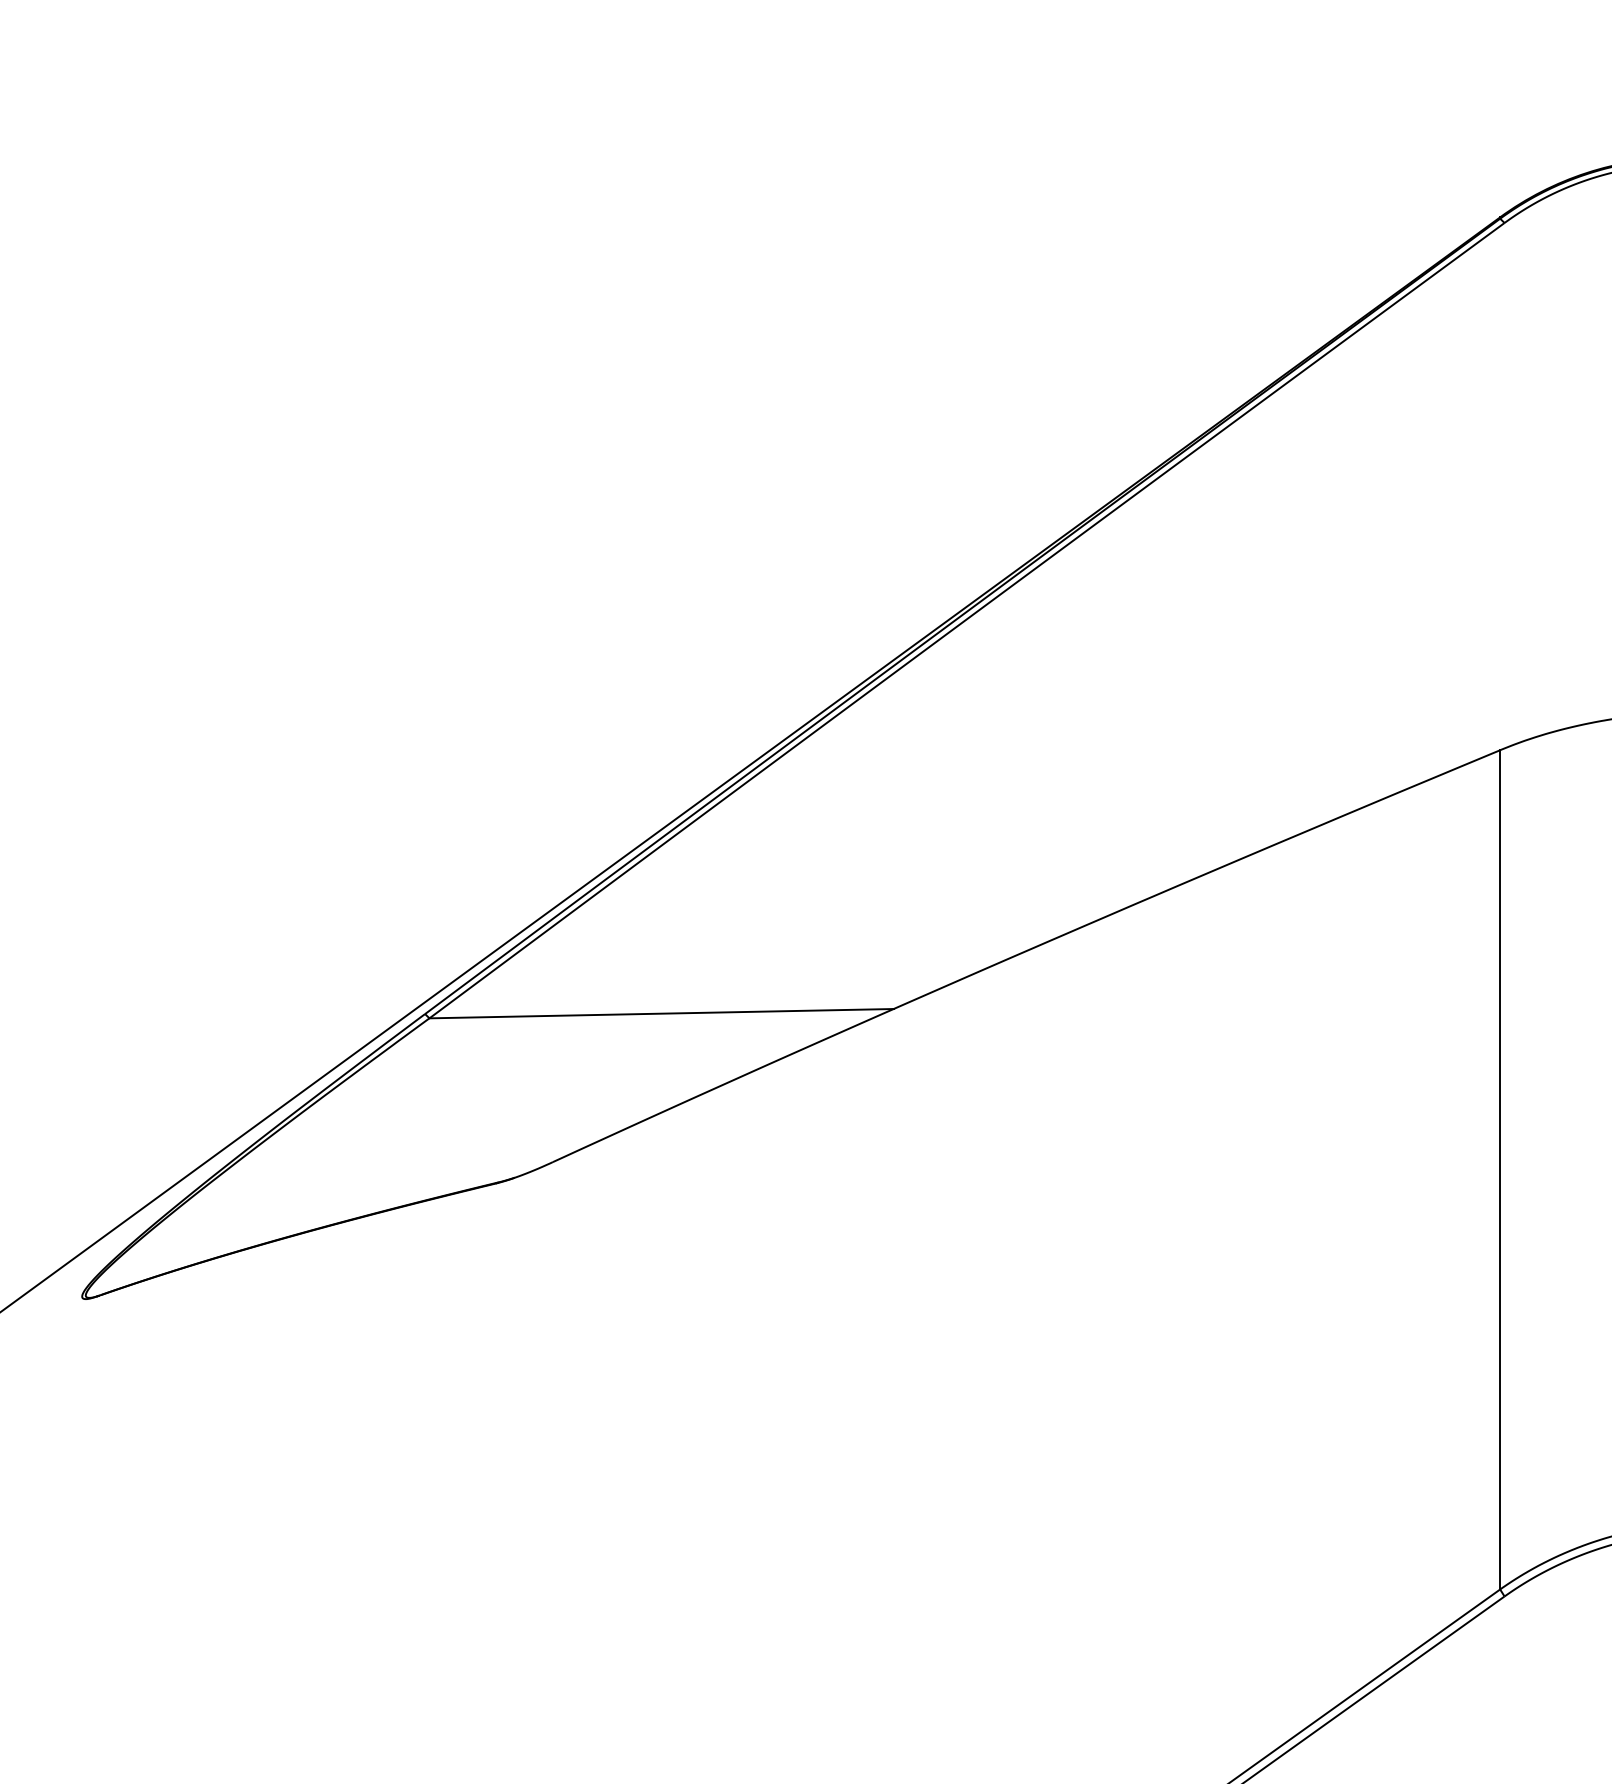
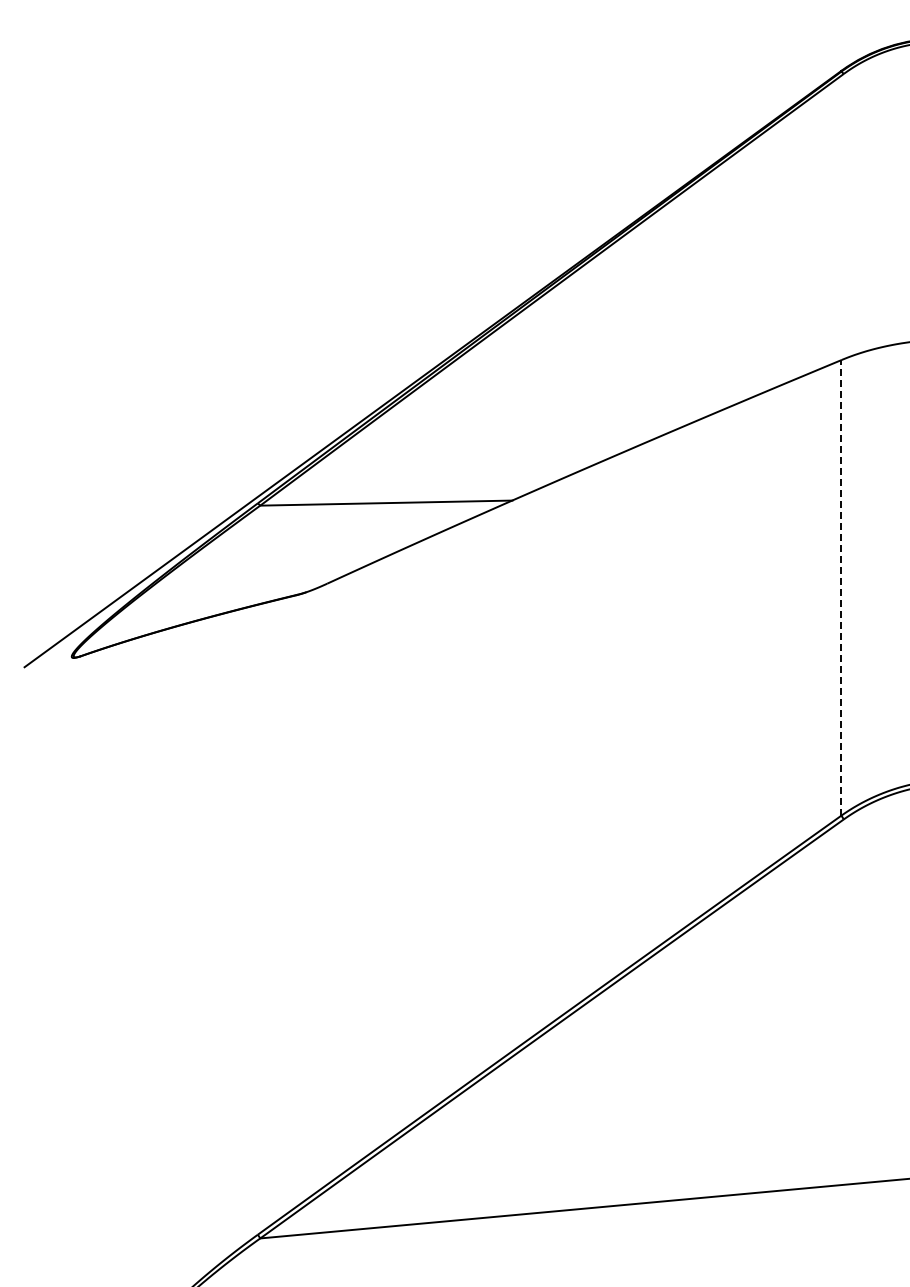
line: (1500, 1169) -> (841, 587), solid -> dashed

